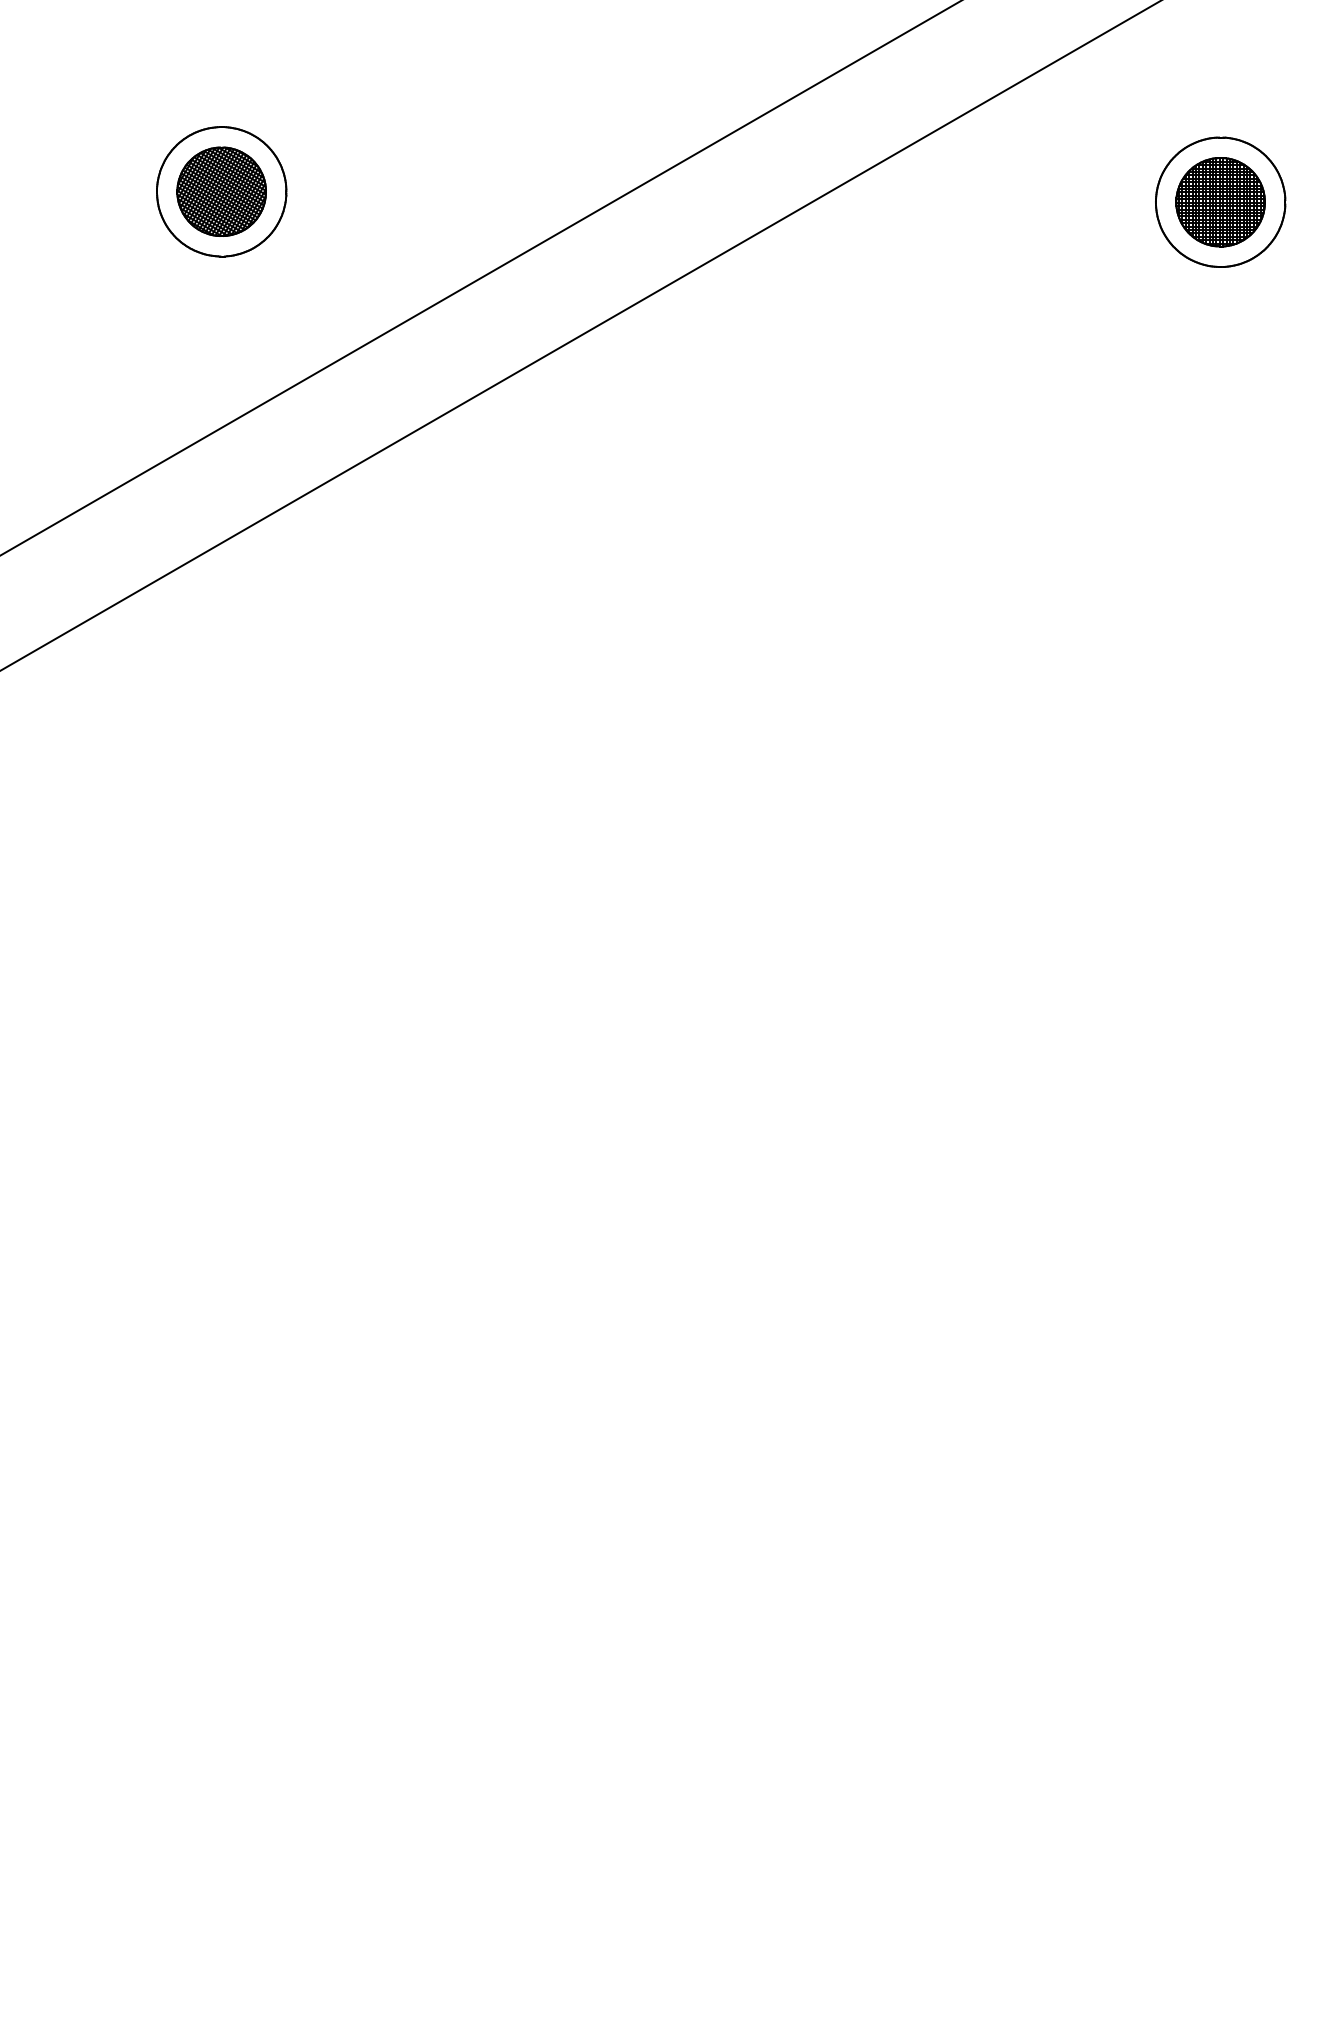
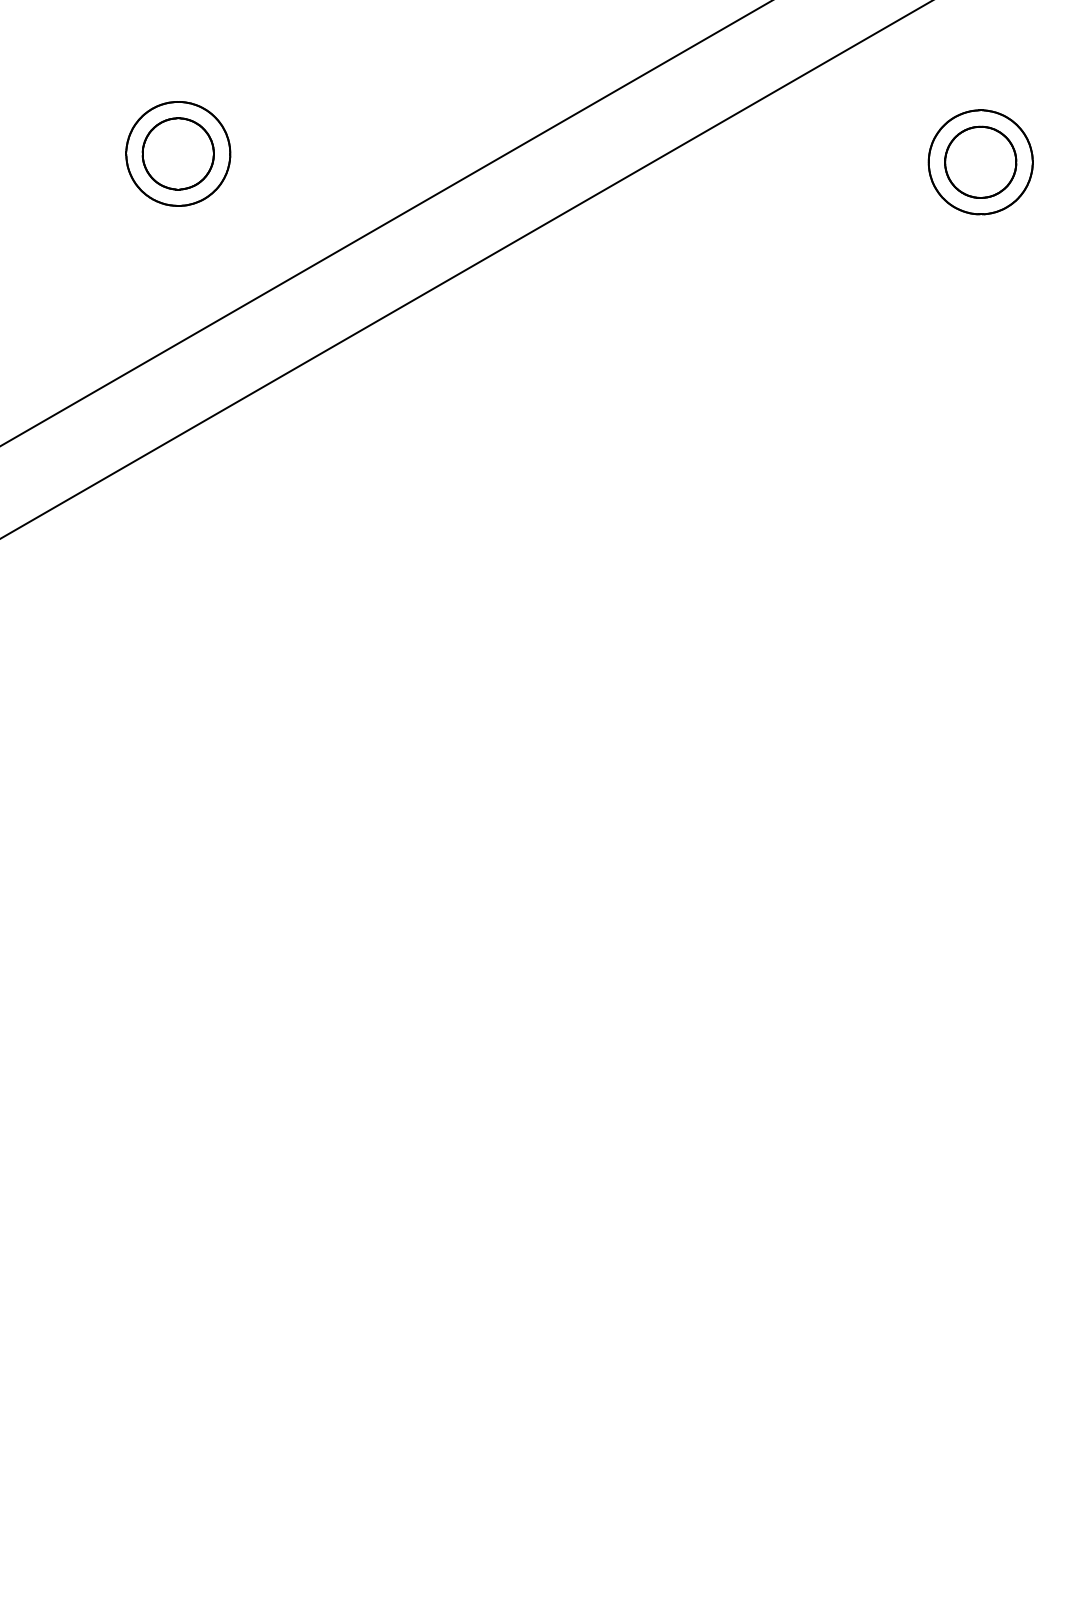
hatch: (221, 191) -> (178, 153), removed
hatch: (1220, 202) -> (980, 162), removed

